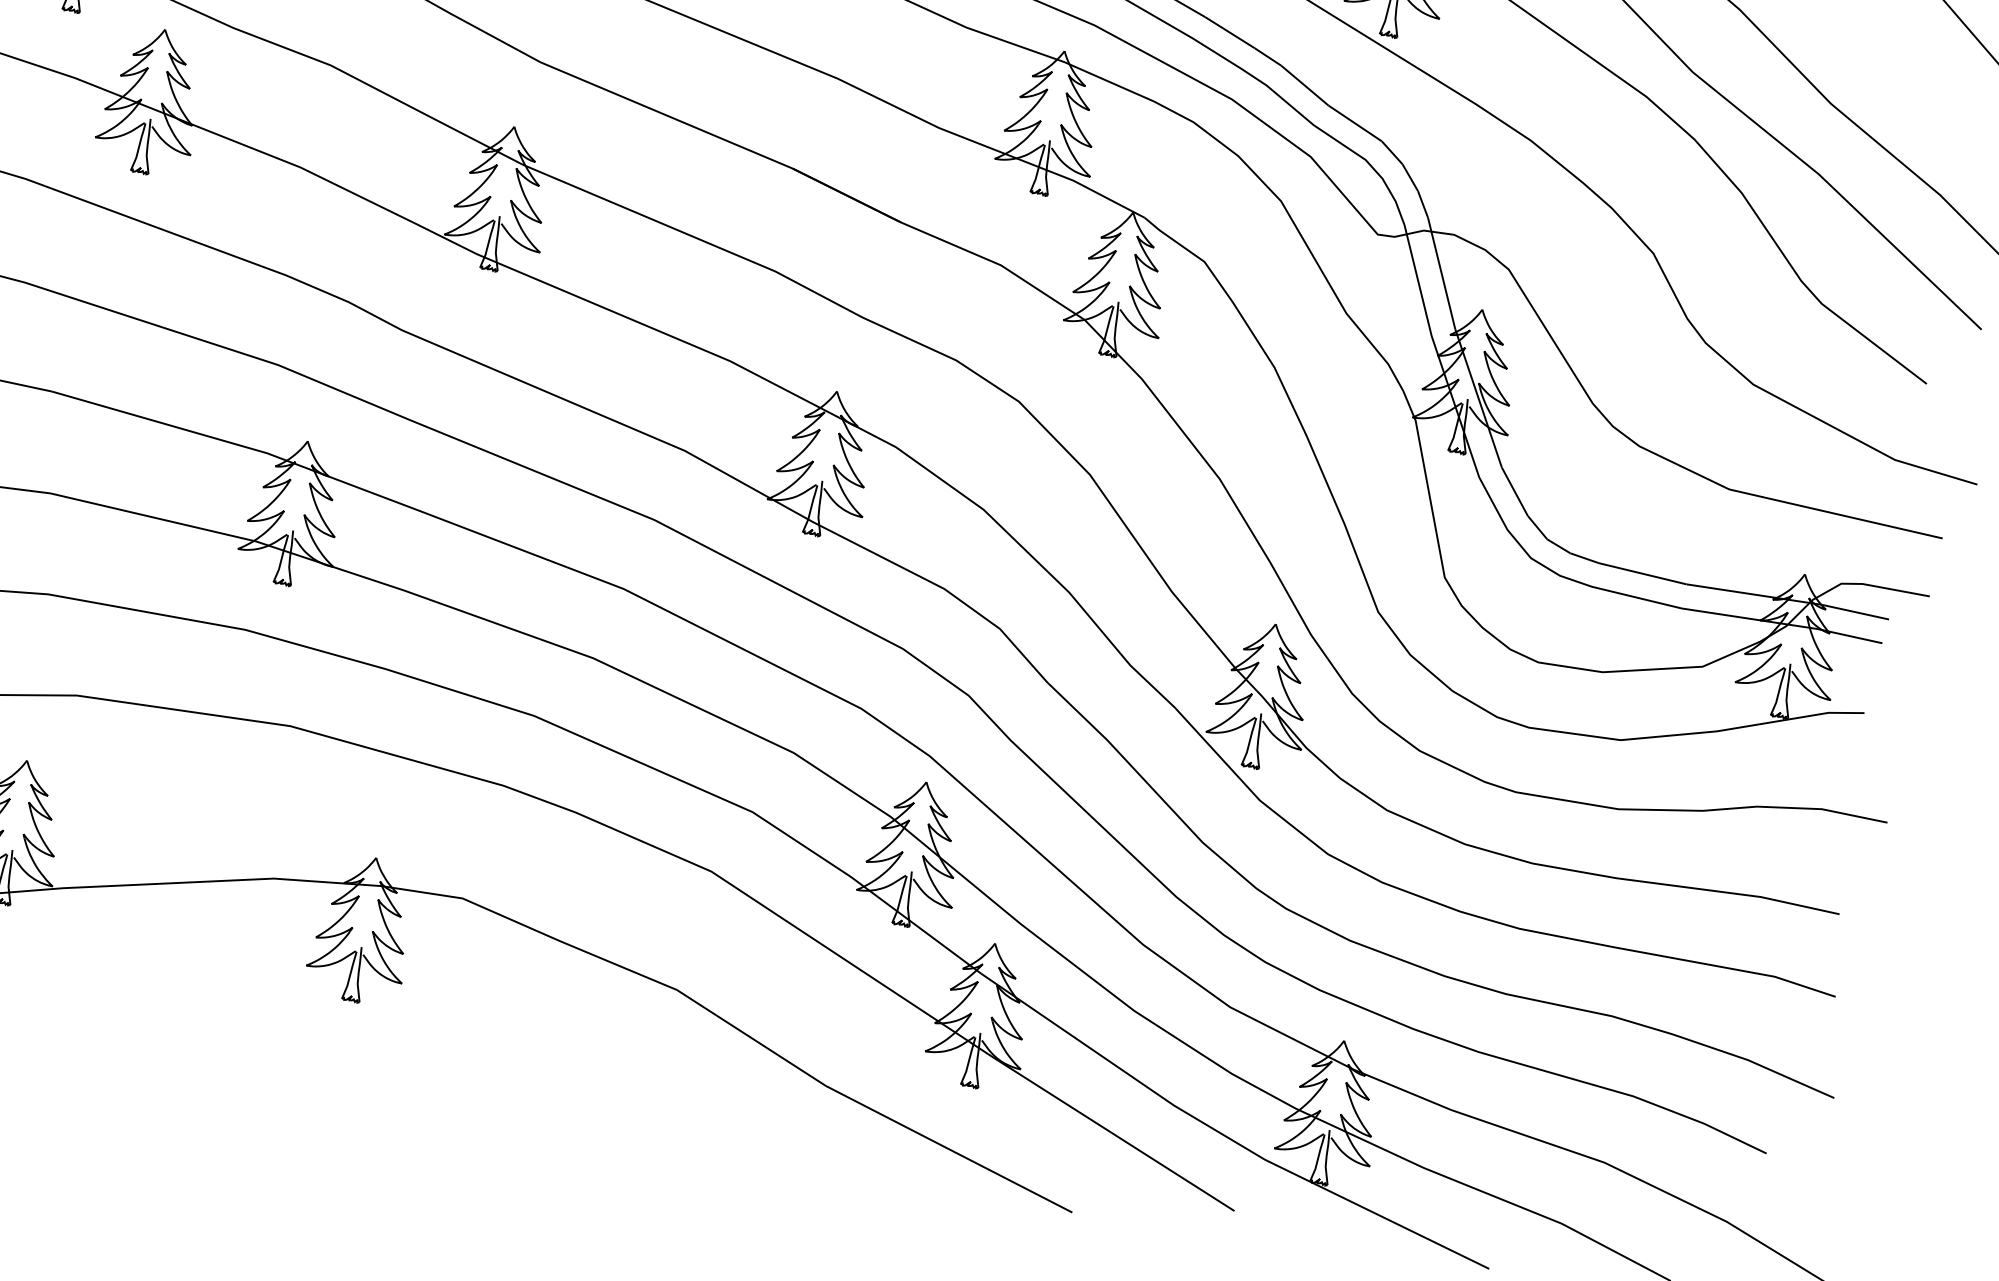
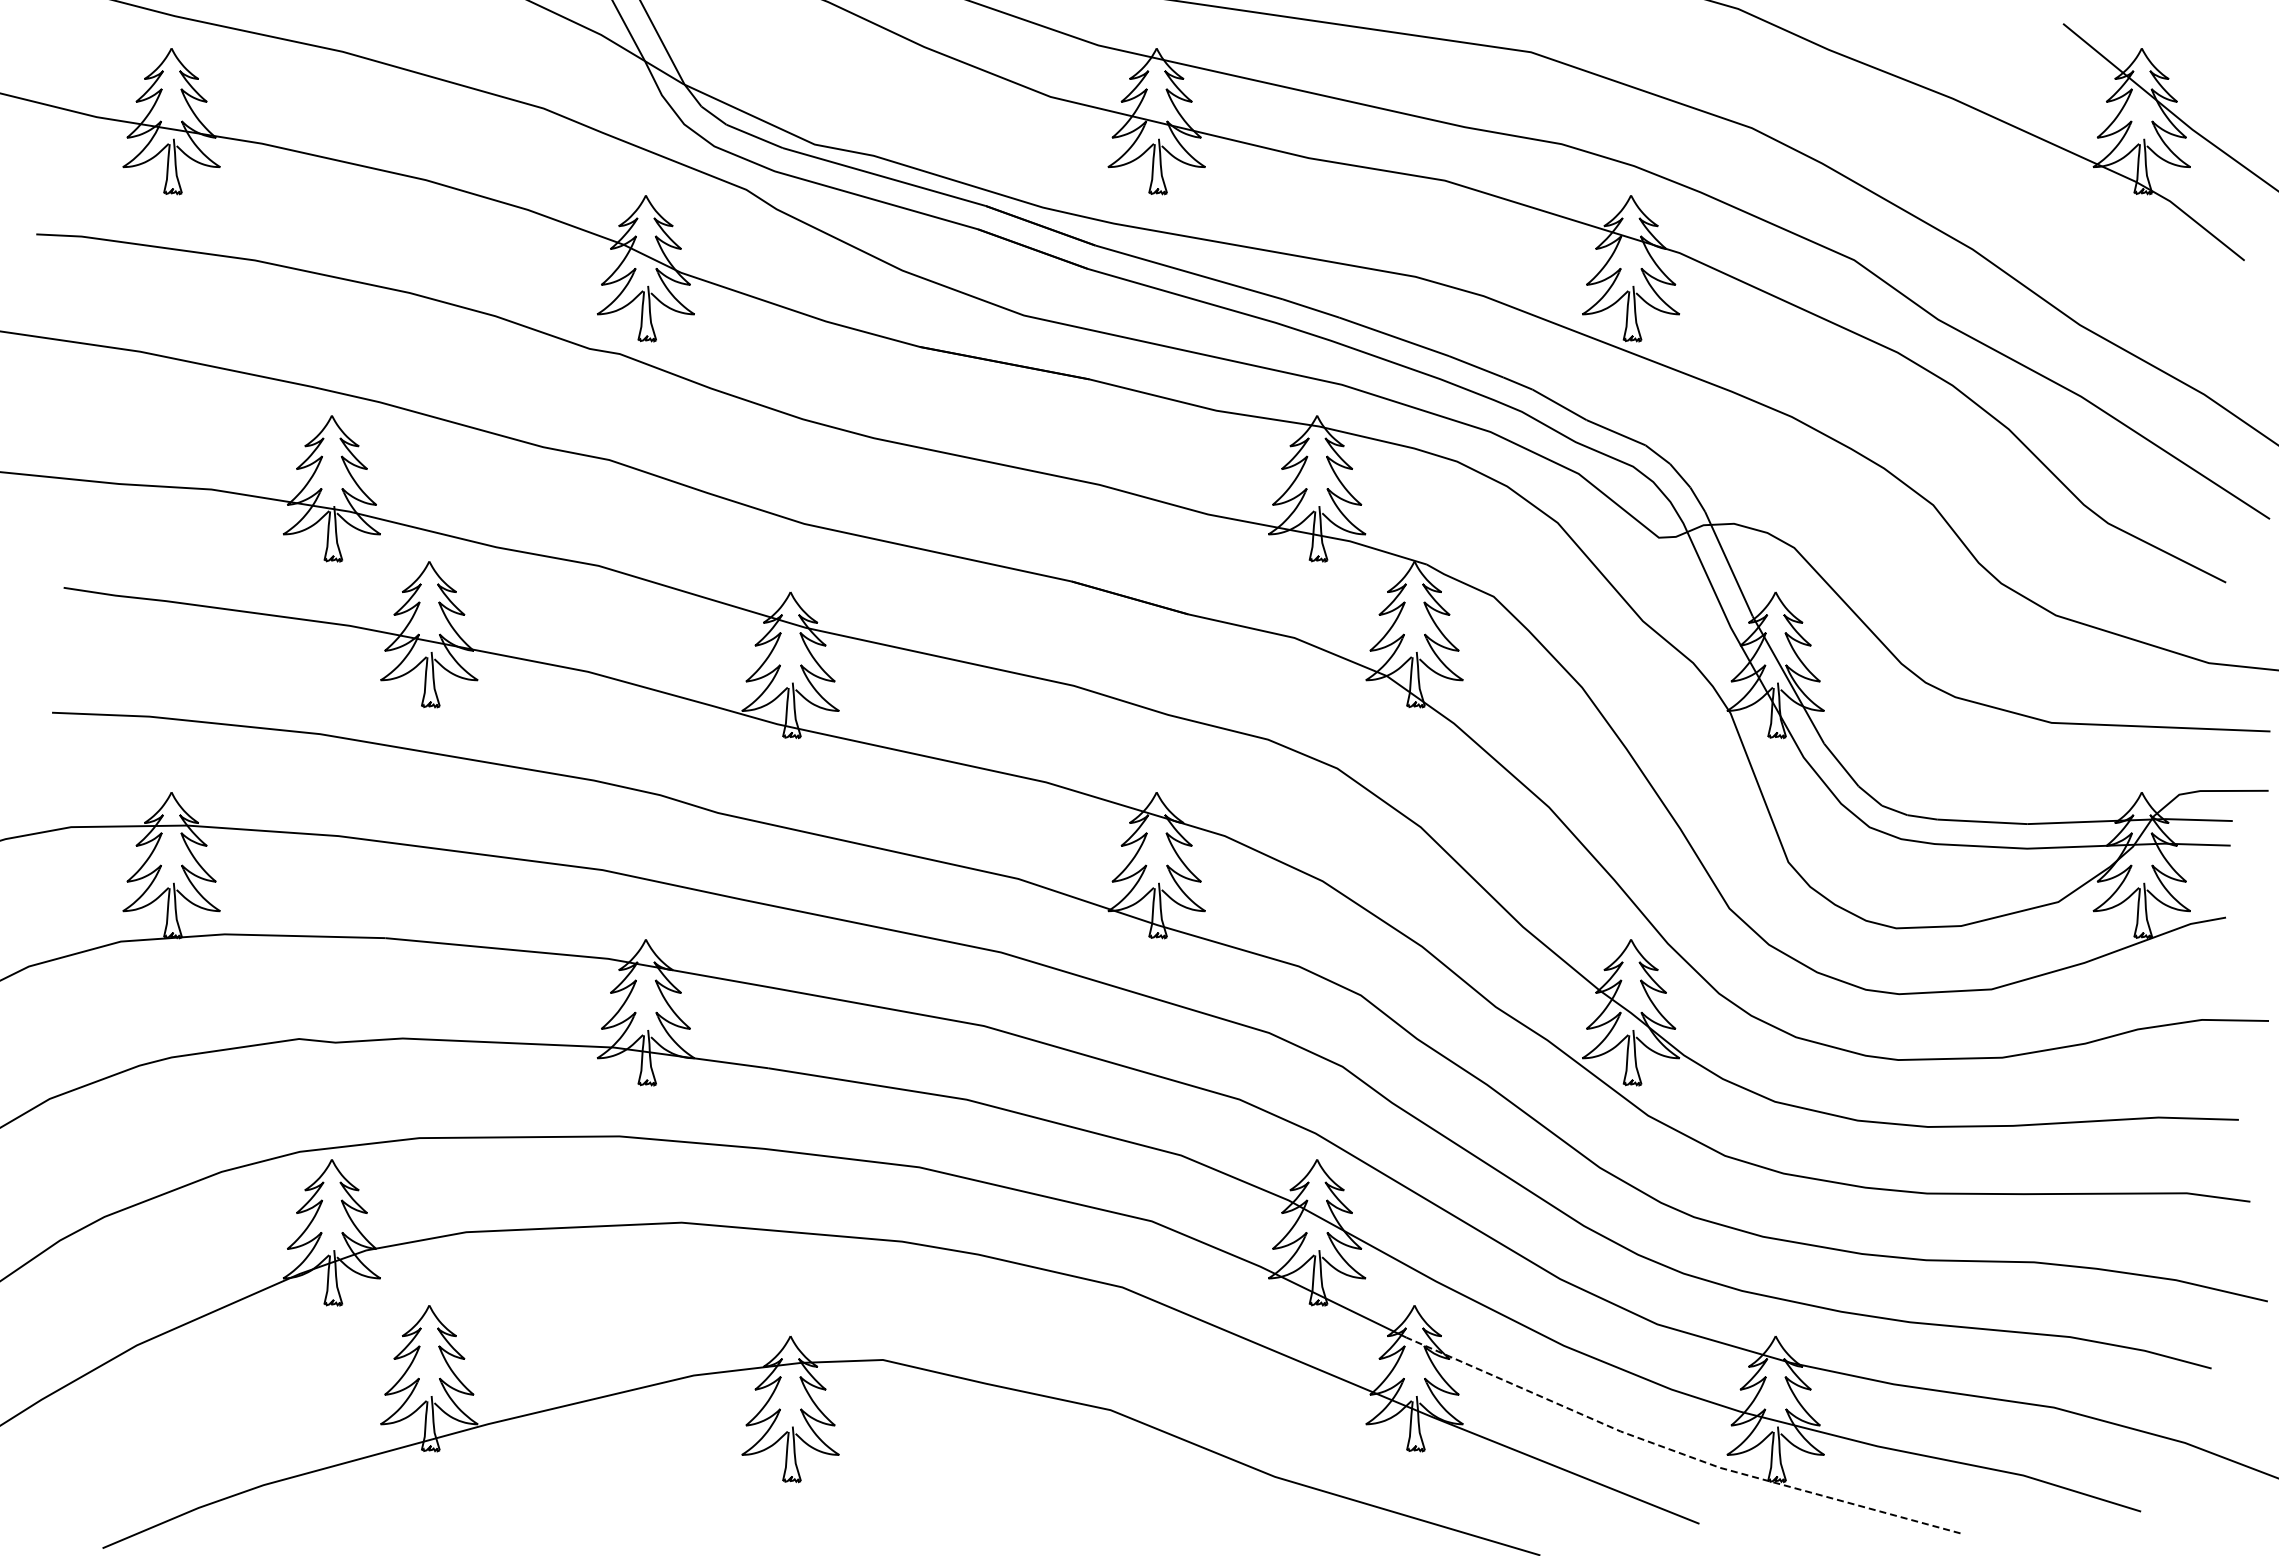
line: (1226, 1136) -> (1677, 1452), solid -> dashed

